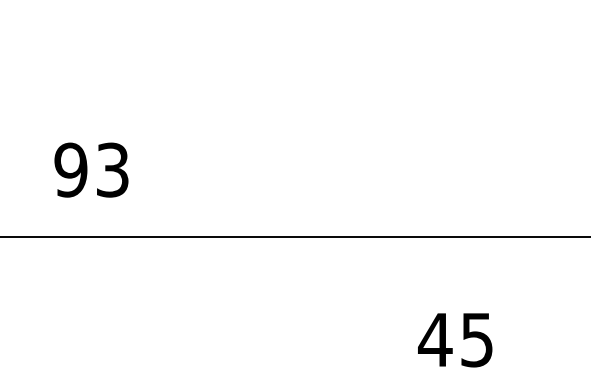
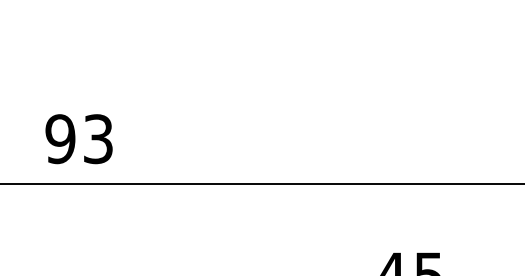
text: (91, 169) -> (79, 138), moved

